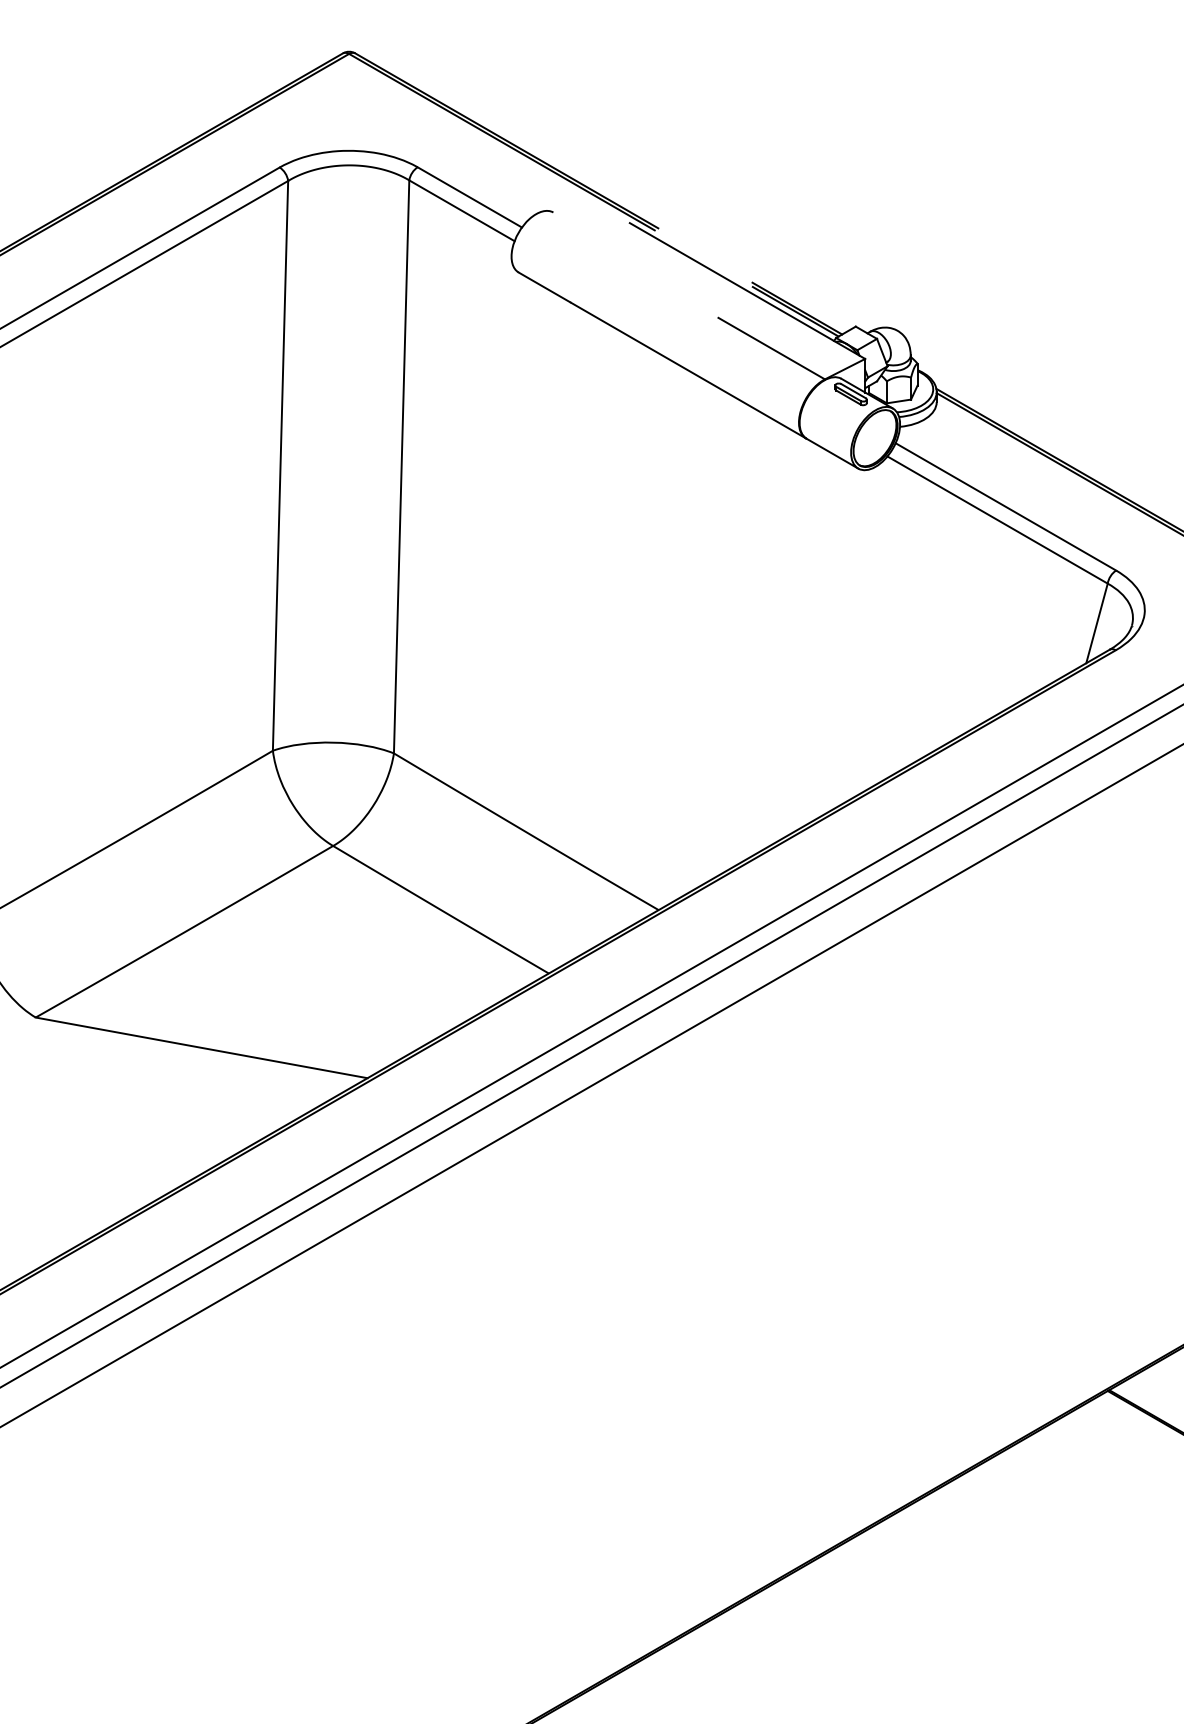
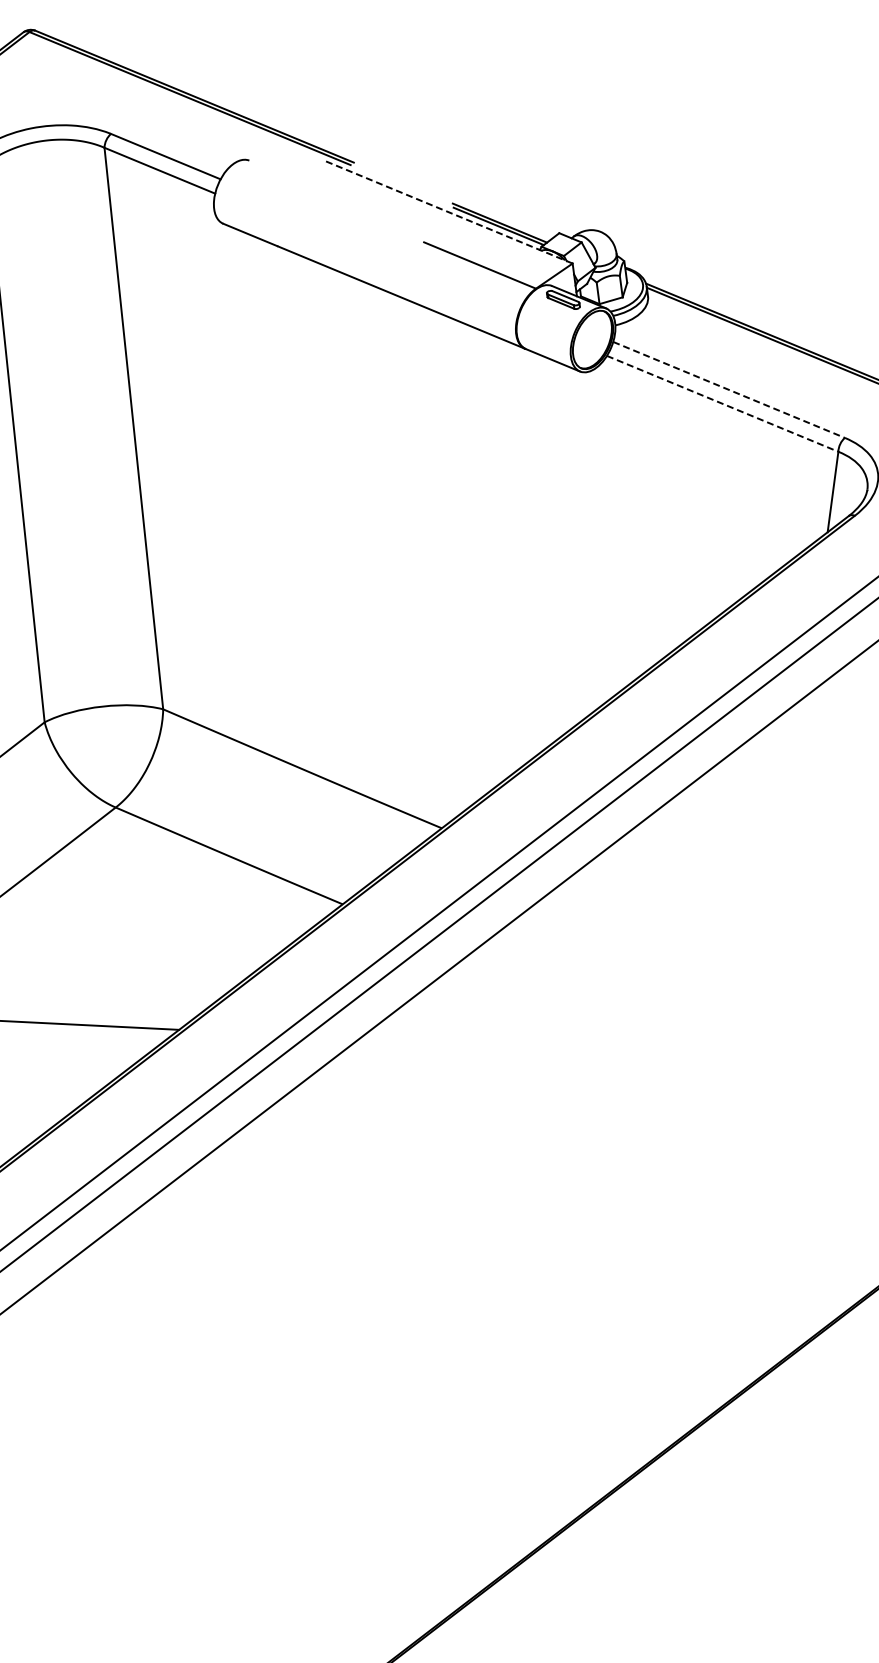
line: (747, 291) -> (449, 212), solid -> dashed
line: (1006, 507) -> (729, 390), solid -> dashed
line: (998, 520) -> (723, 404), solid -> dashed

